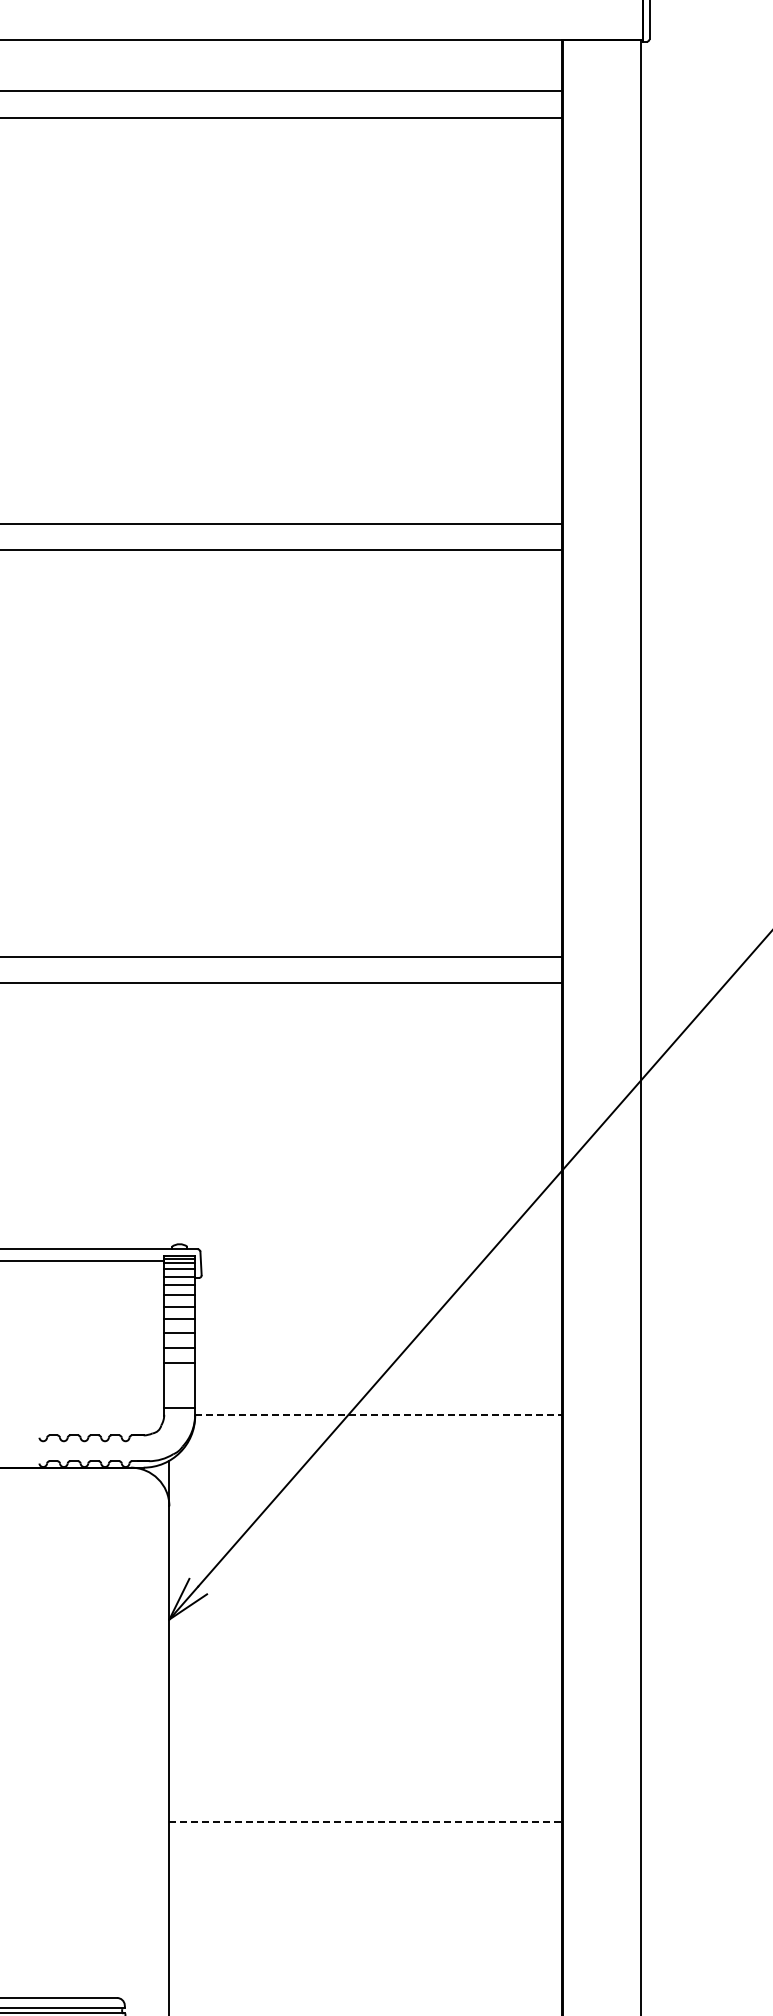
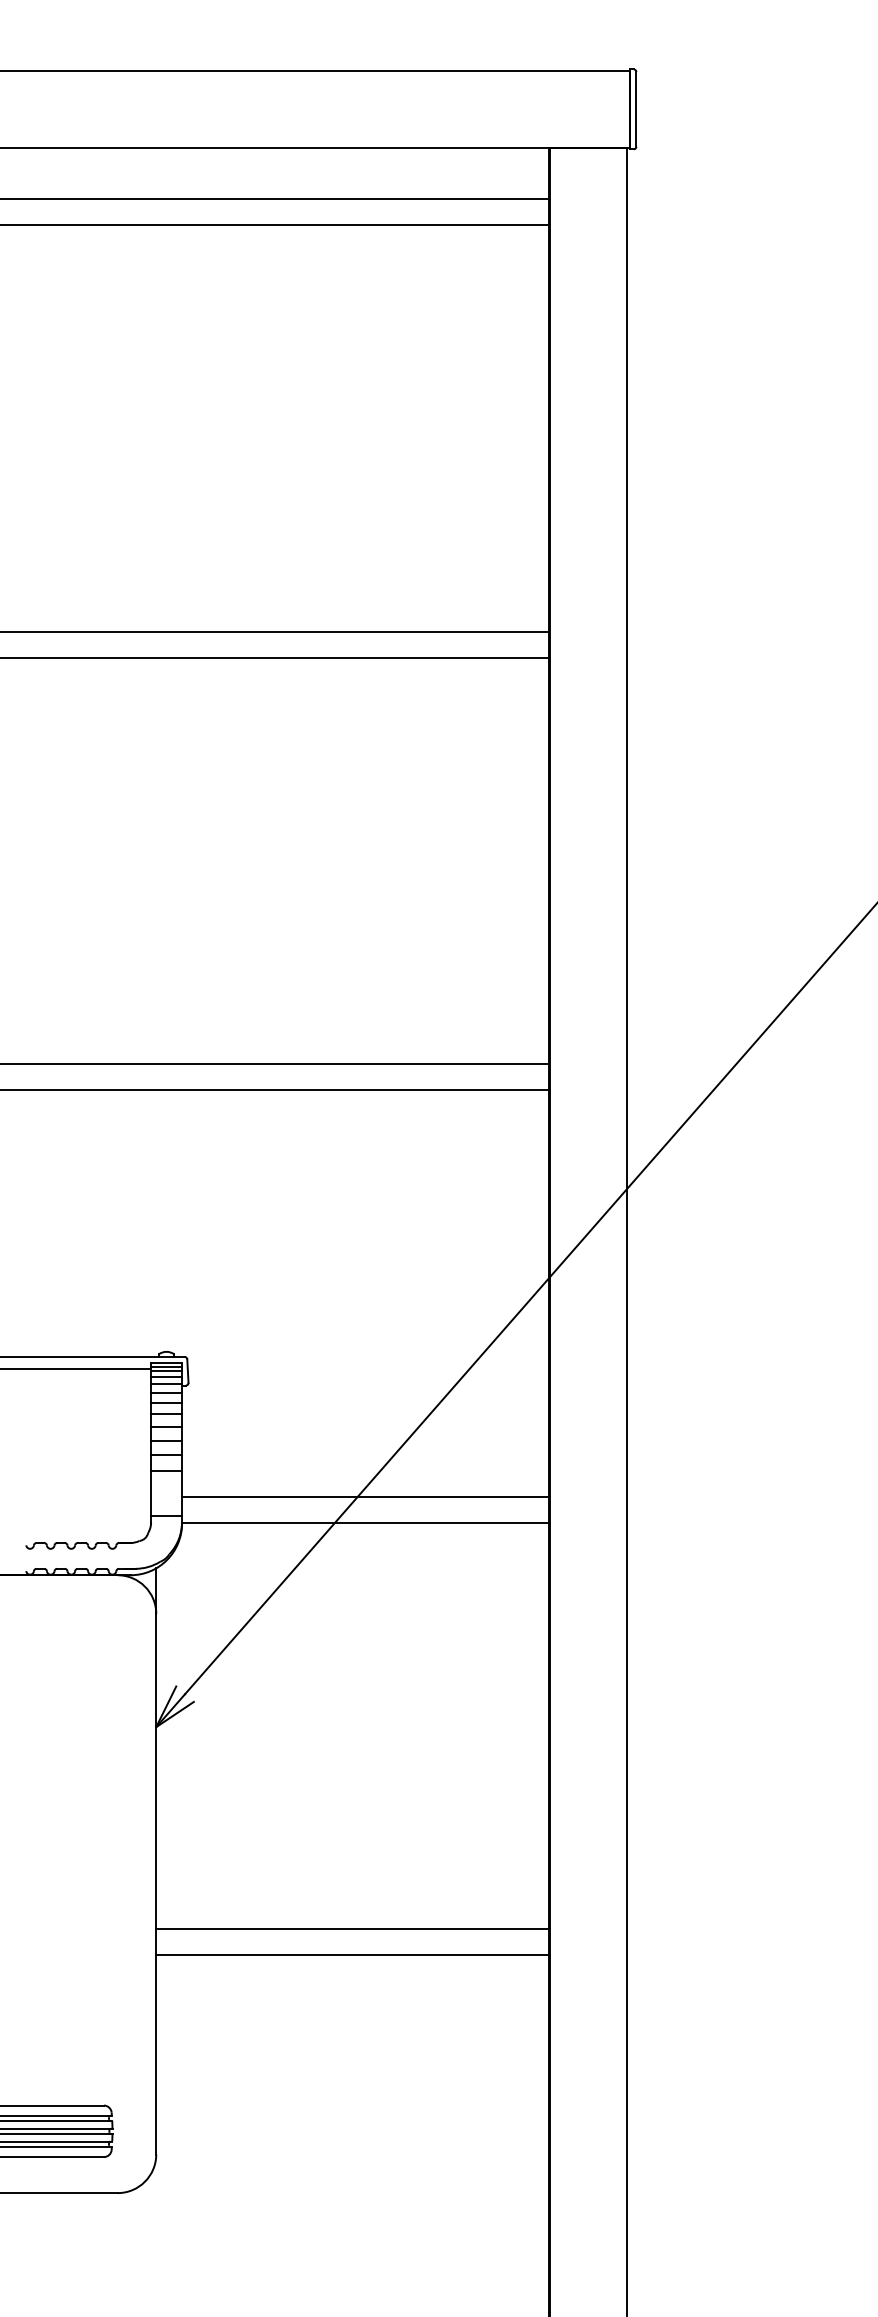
line: (378, 1389) -> (365, 1497), added
line: (378, 1414) -> (365, 1522), dashed -> solid
line: (366, 1821) -> (353, 1929), dashed -> solid
line: (365, 1847) -> (352, 1955), added

